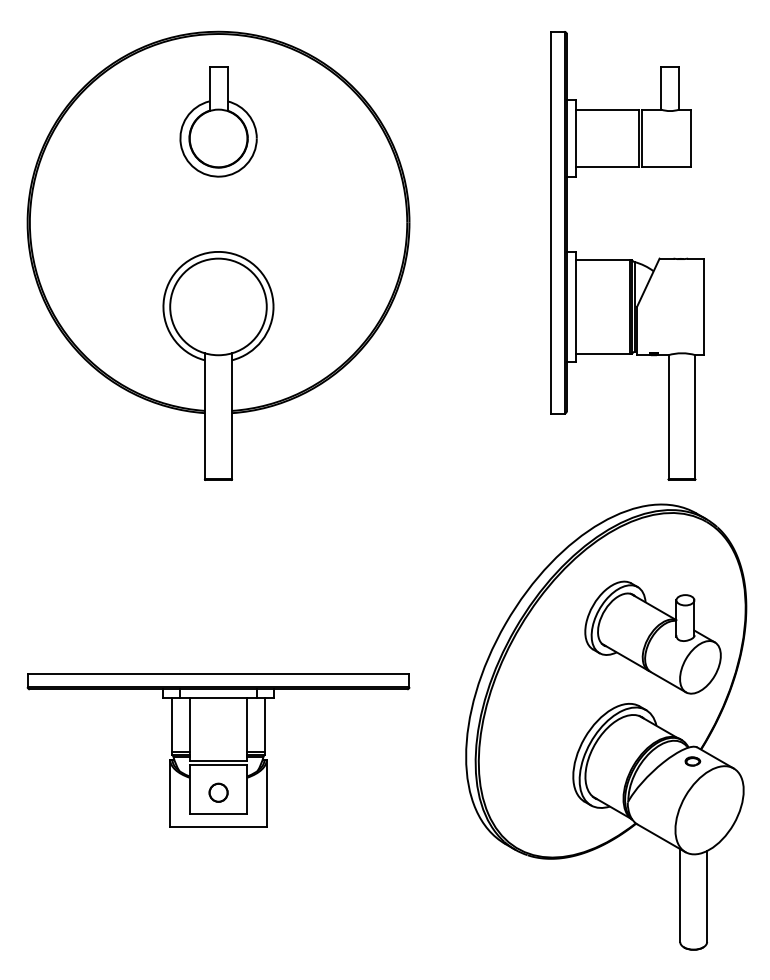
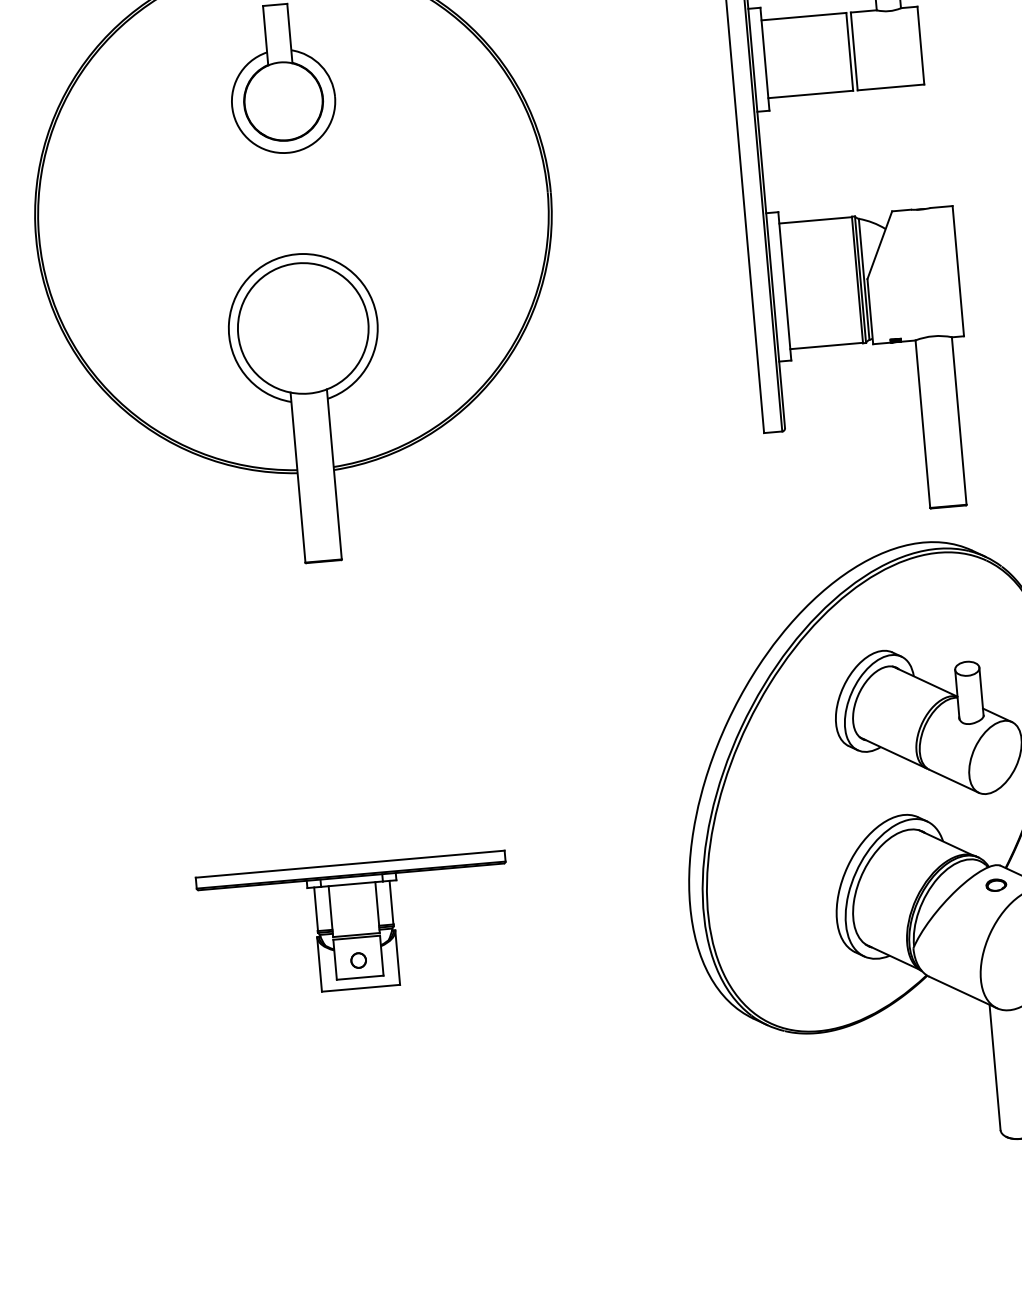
part: (218, 750) -> (355, 926), size x0.6

